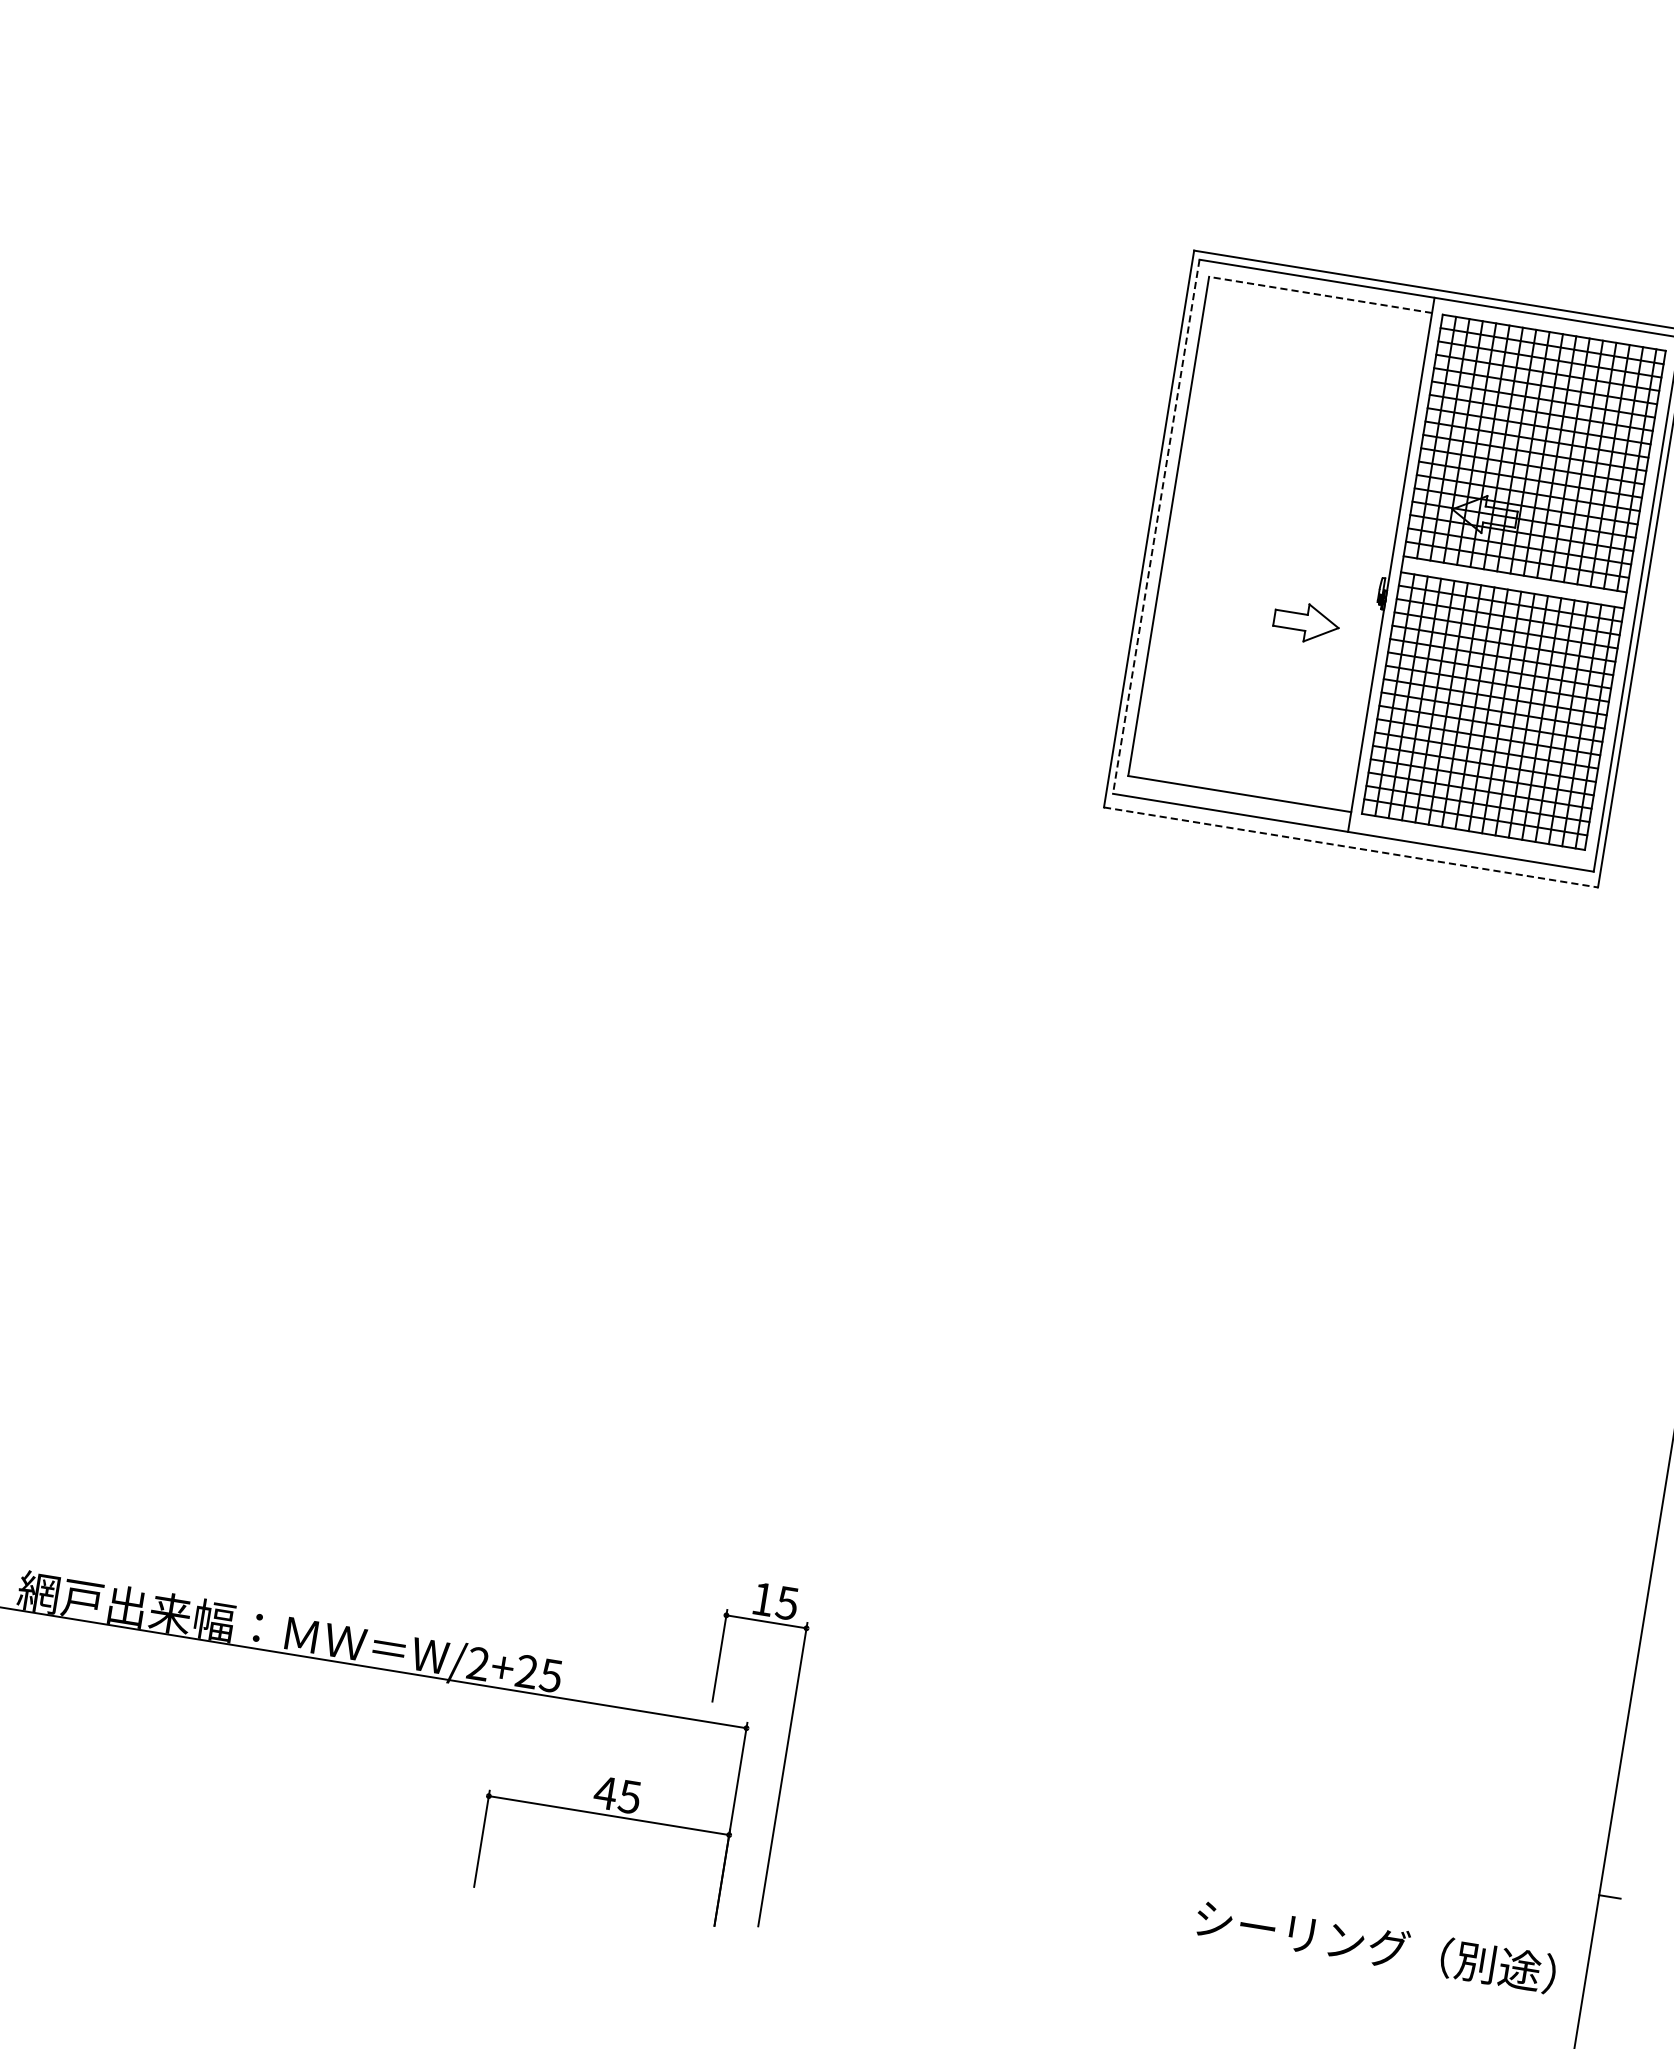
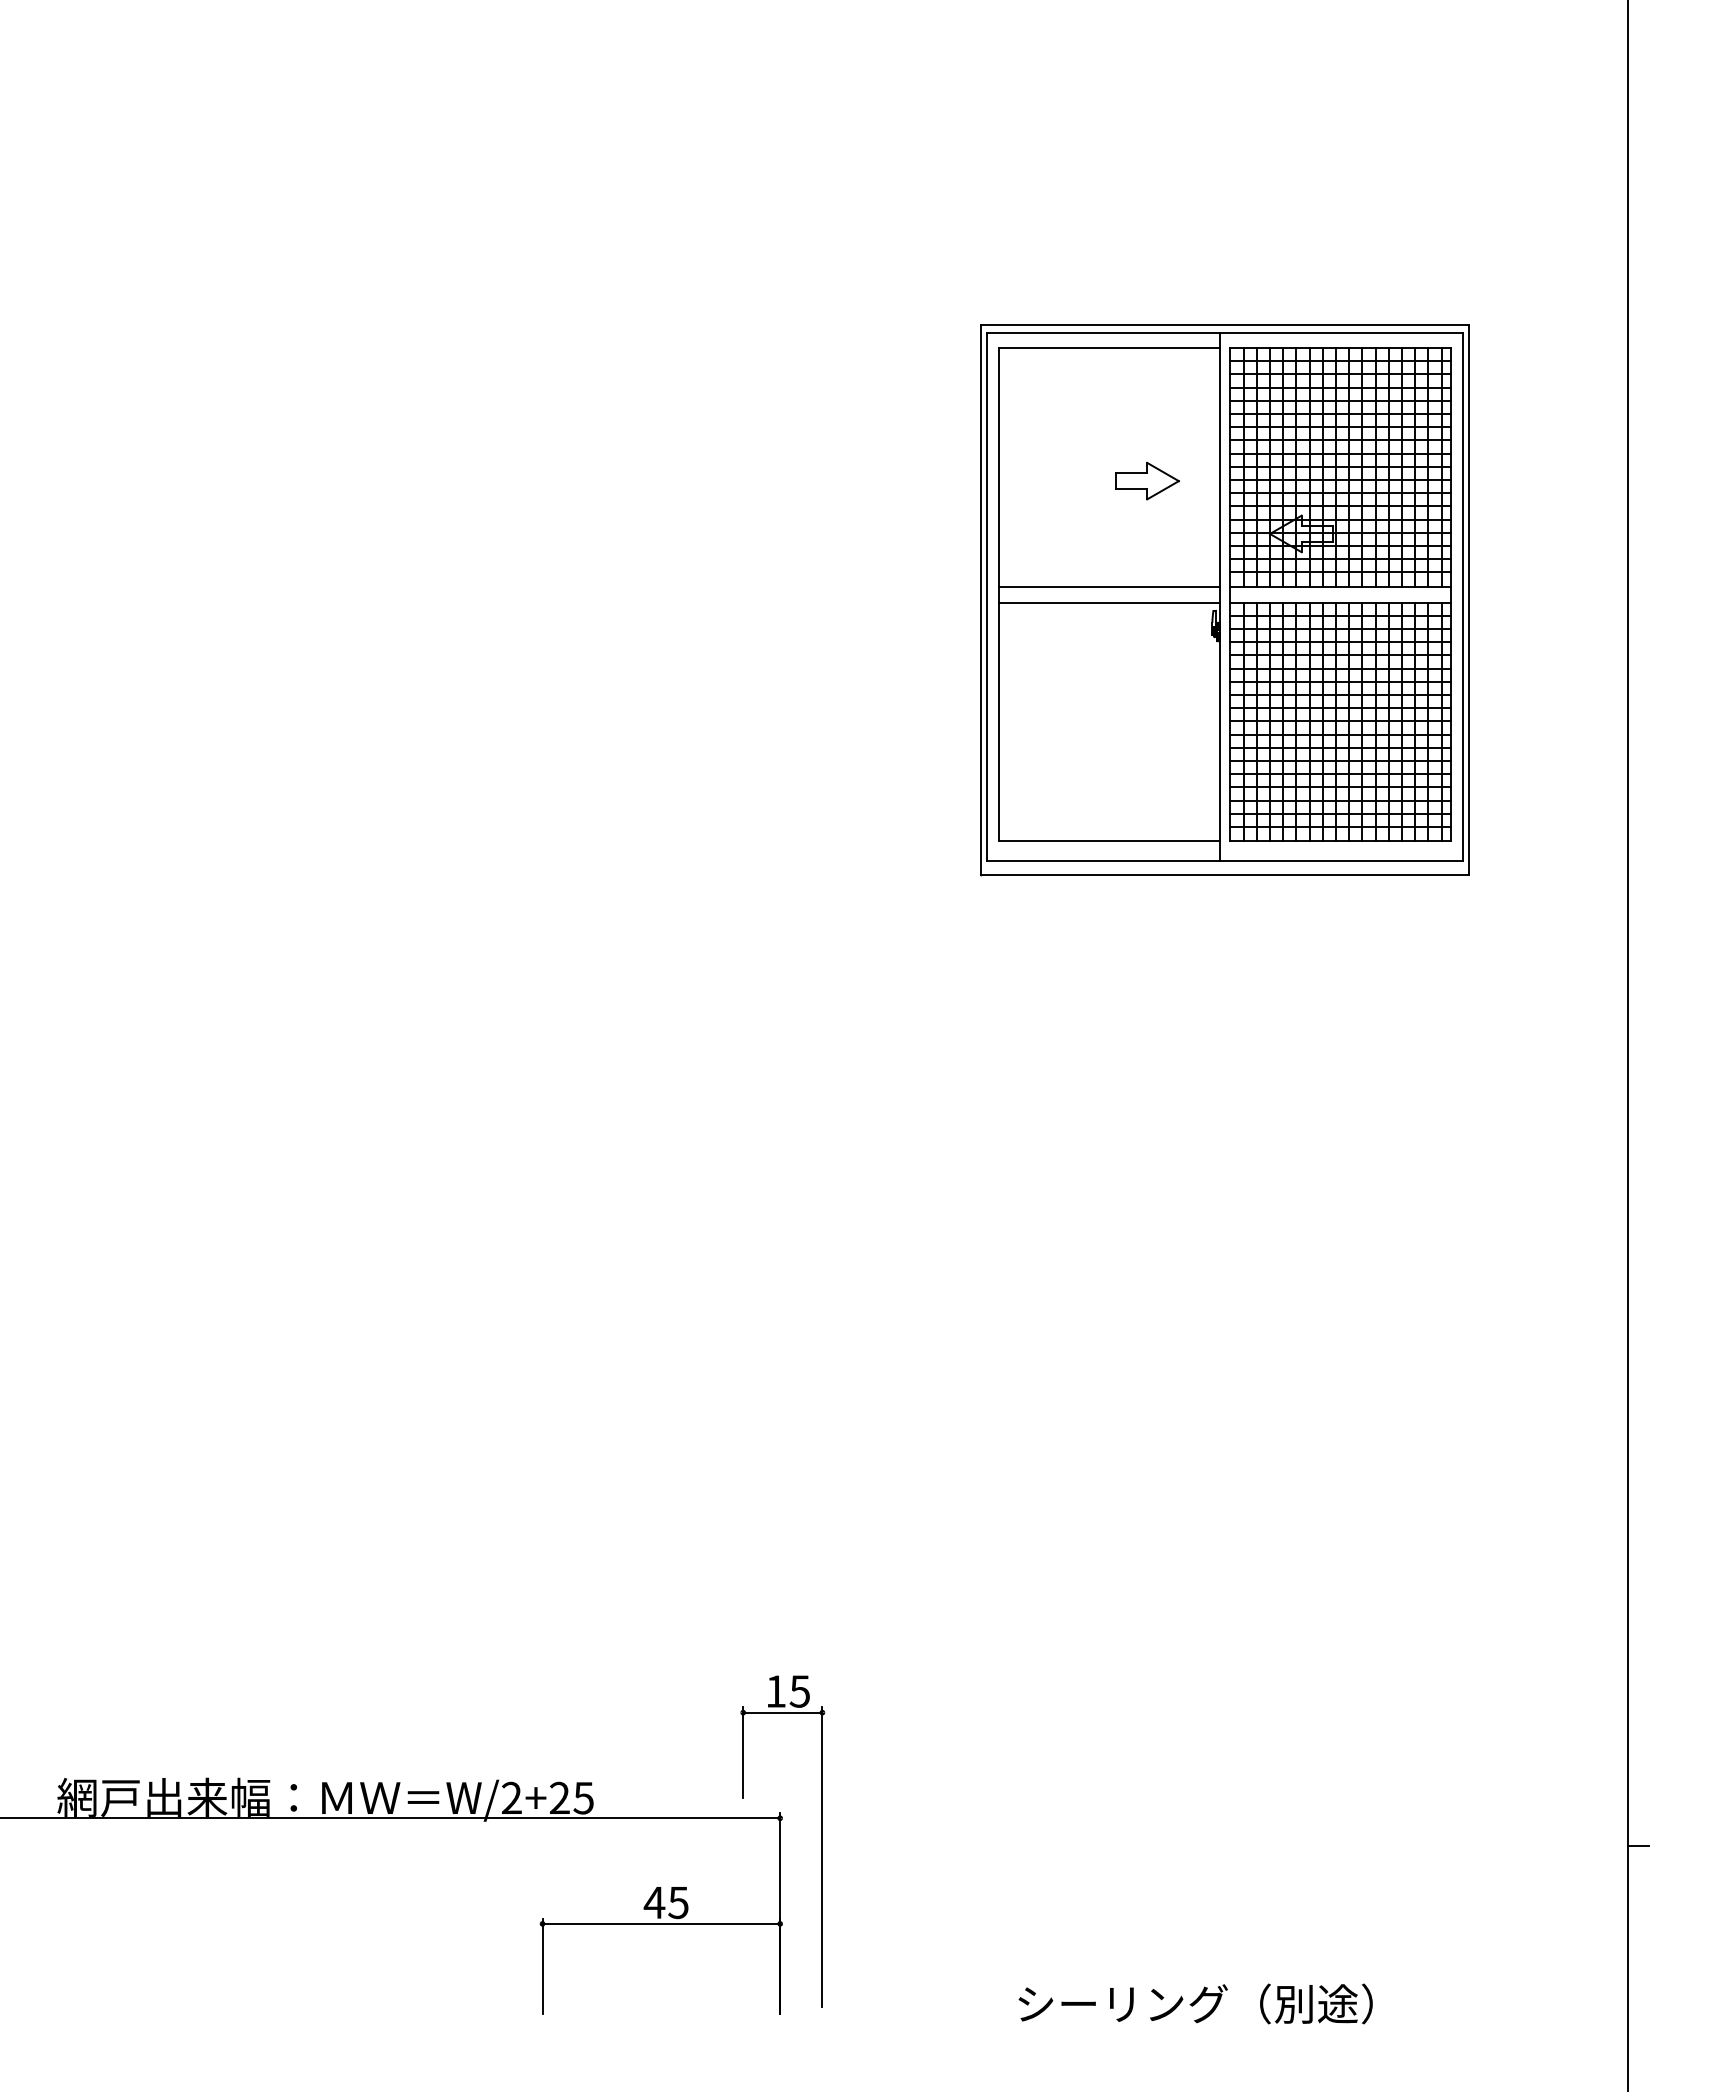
line: (1320, 294) -> (1109, 347), dashed -> solid
line: (1156, 527) -> (987, 597), dashed -> solid
line: (1281, 536) -> (1109, 586), added
line: (1278, 552) -> (1109, 602), added
part: (1306, 623) -> (1147, 481), moved
line: (1351, 847) -> (1225, 875), dashed -> solid
text: (1375, 1945) -> (1195, 2003), moved

